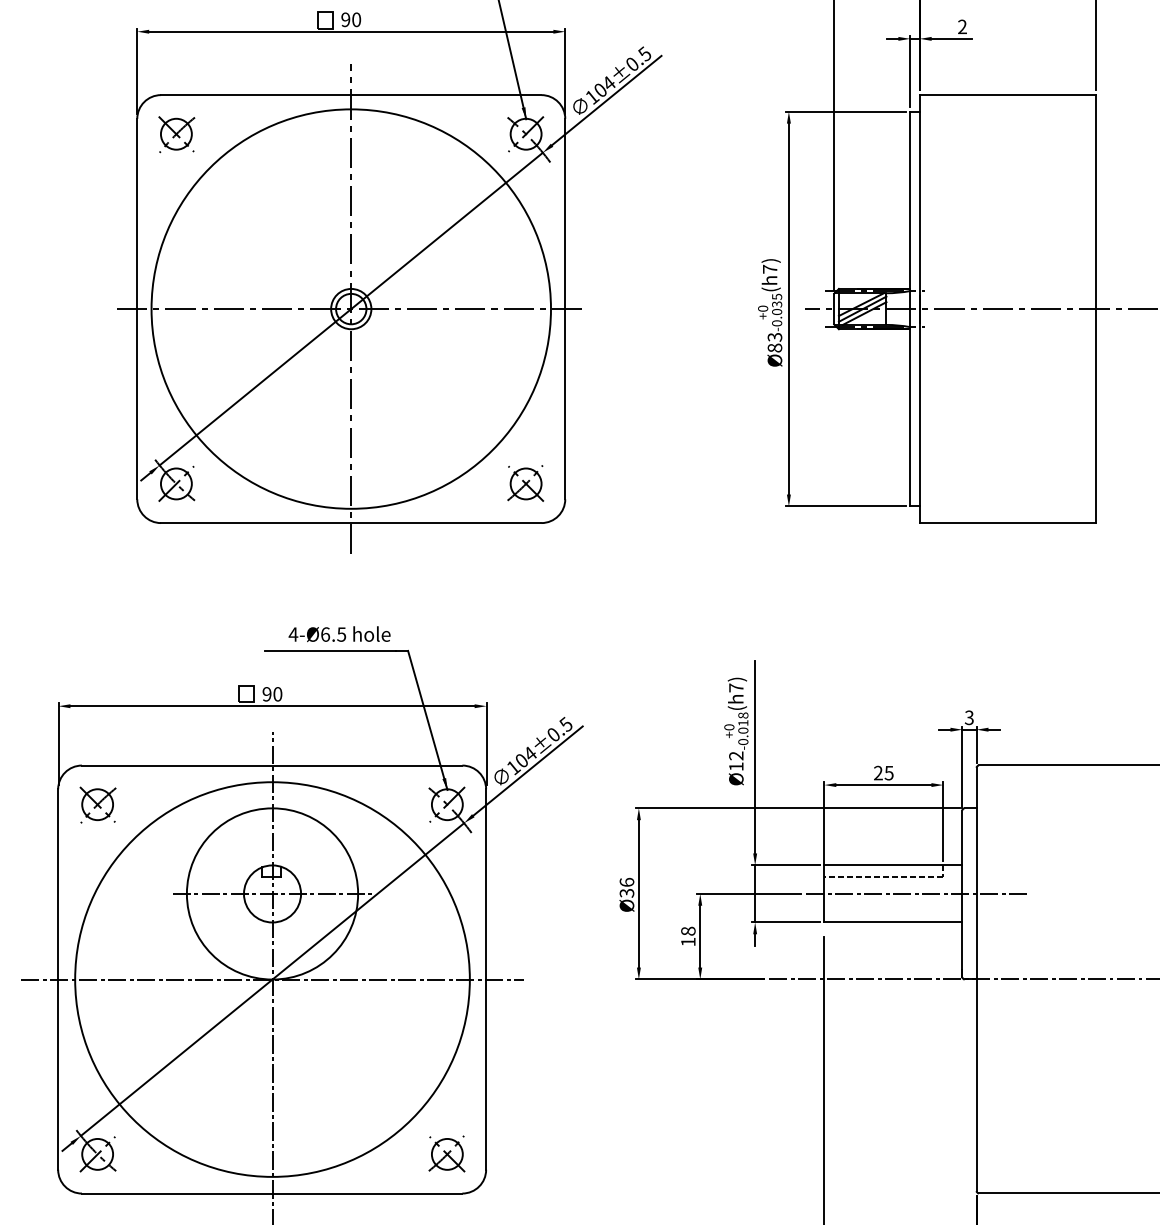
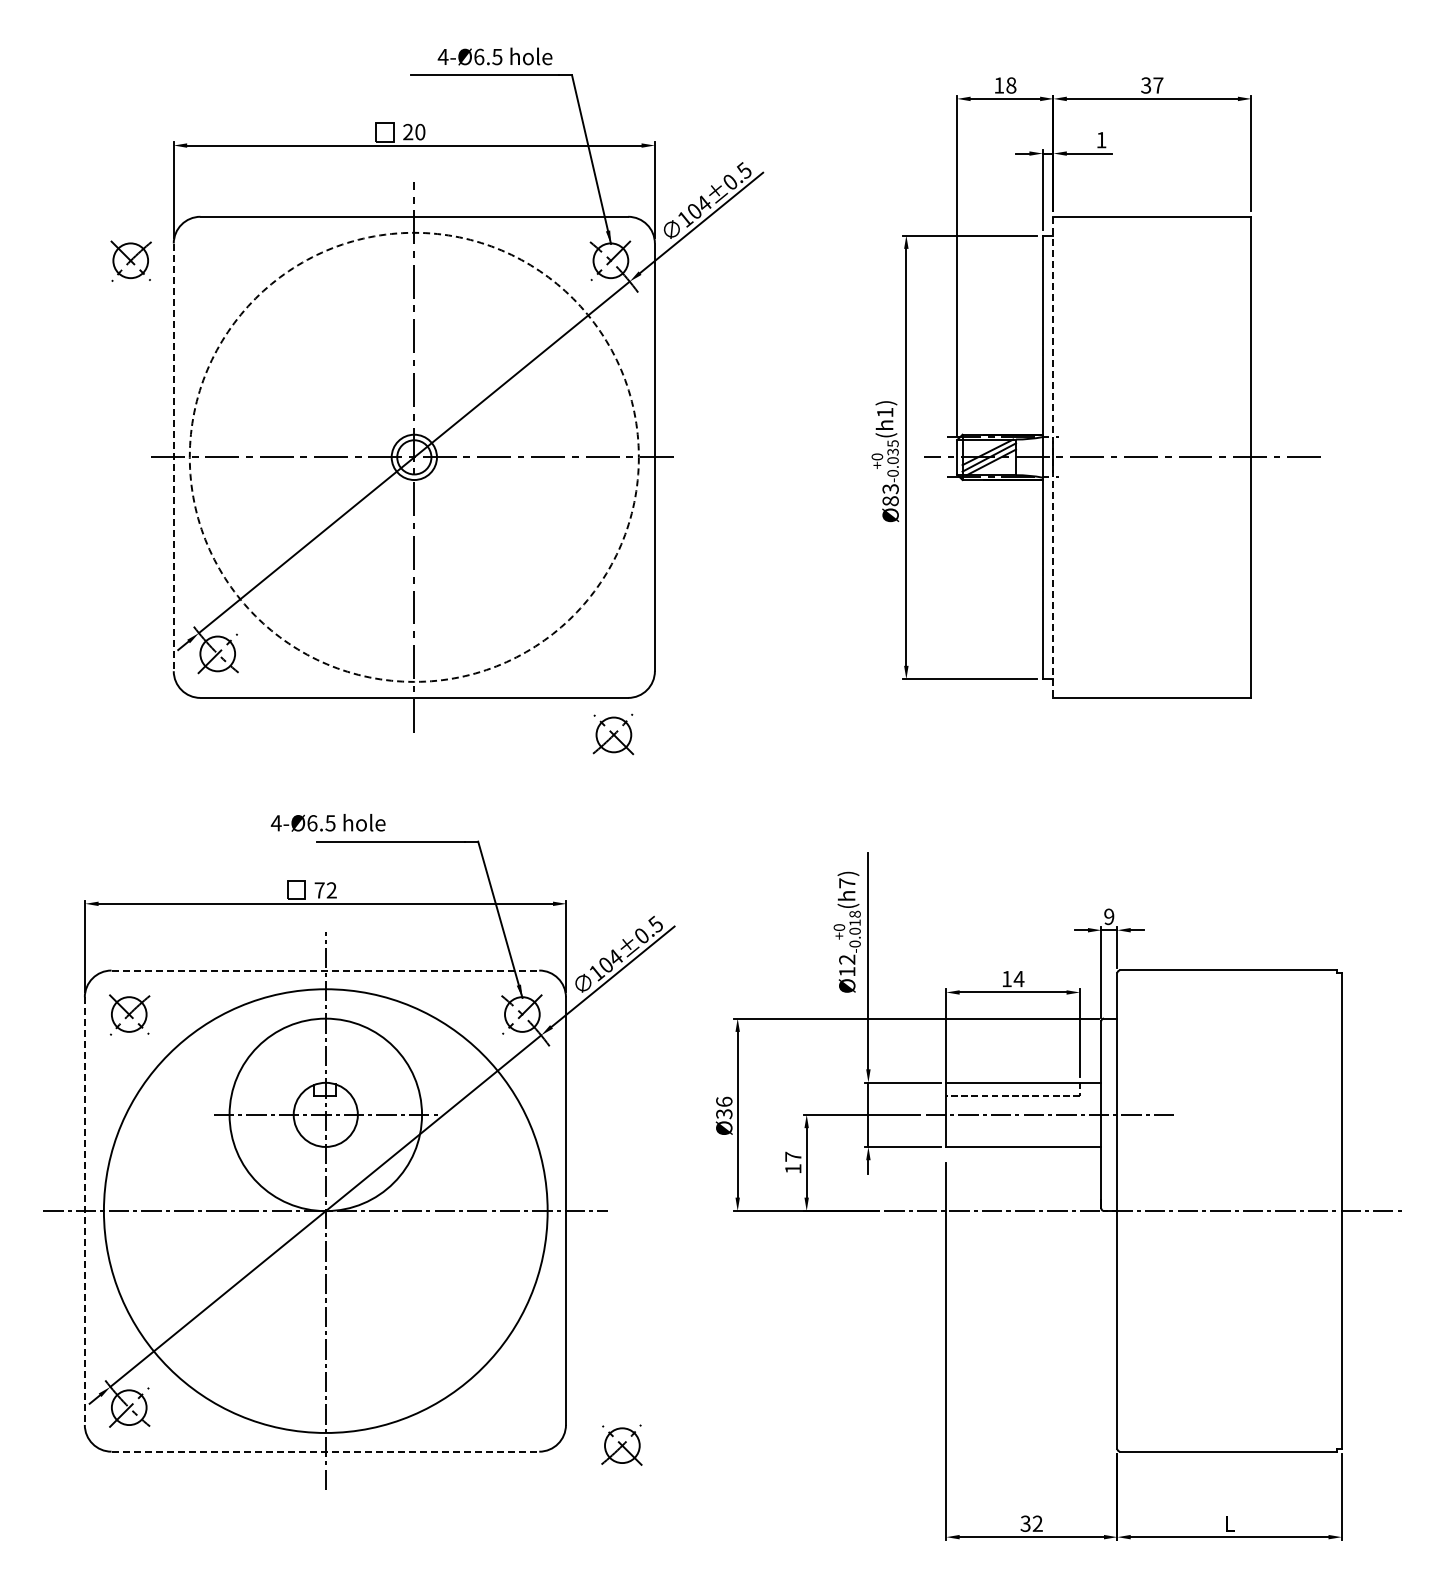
text: (346, 20) -> (408, 132), 90 -> 20
text: (962, 27) -> (1101, 140), 2 -> 1
part: (176, 133) -> (130, 260), moved
text: (770, 269) -> (885, 412), (h7) -> (h1)
circle: (350, 308) -> (413, 456), solid -> dashed
line: (137, 309) -> (173, 457), solid -> dashed
line: (919, 309) -> (1053, 457), solid -> dashed
part: (525, 483) -> (613, 734), moved
text: (338, 633) -> (327, 822), moved
text: (272, 694) -> (325, 890), 90 -> 72
text: (969, 717) -> (1109, 916), 3 -> 9
line: (272, 765) -> (325, 970), solid -> dashed
text: (884, 772) -> (1013, 978), 25 -> 14
text: (688, 930) -> (793, 1156), 18 -> 17
line: (57, 979) -> (84, 1211), solid -> dashed
part: (446, 1153) -> (621, 1444), moved
line: (272, 1193) -> (325, 1451), solid -> dashed

